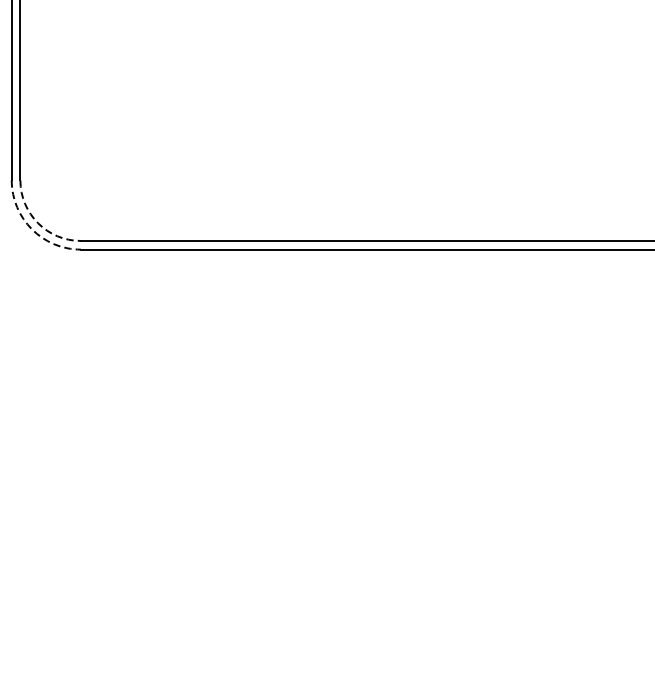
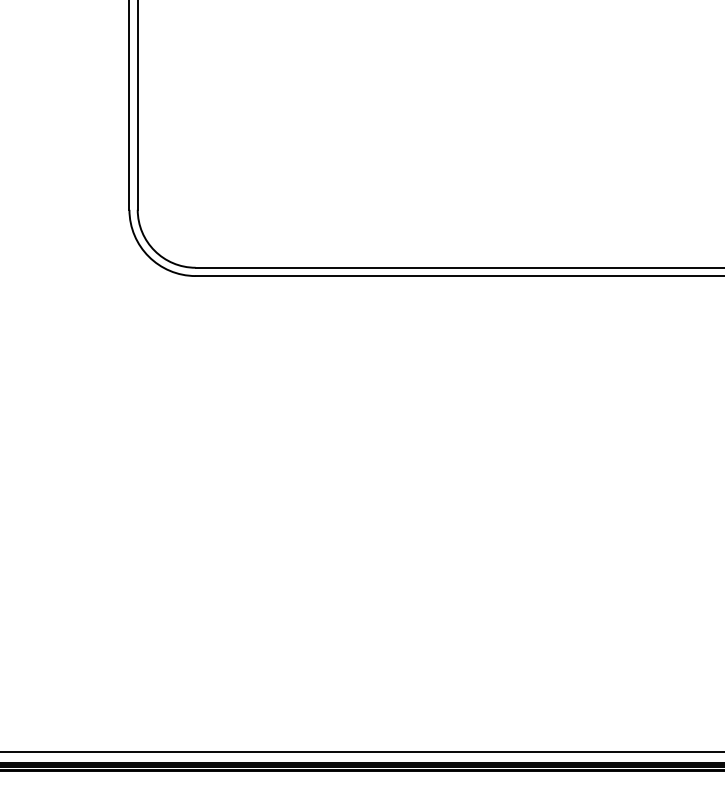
arc: (37, 222) -> (154, 250), dashed -> solid
arc: (31, 229) -> (148, 256), dashed -> solid

